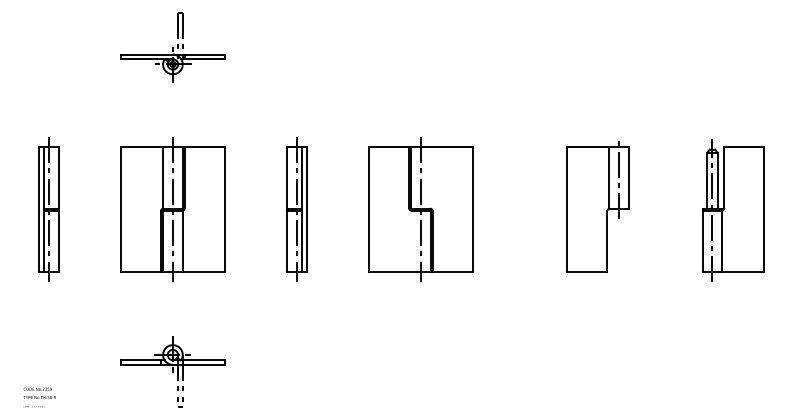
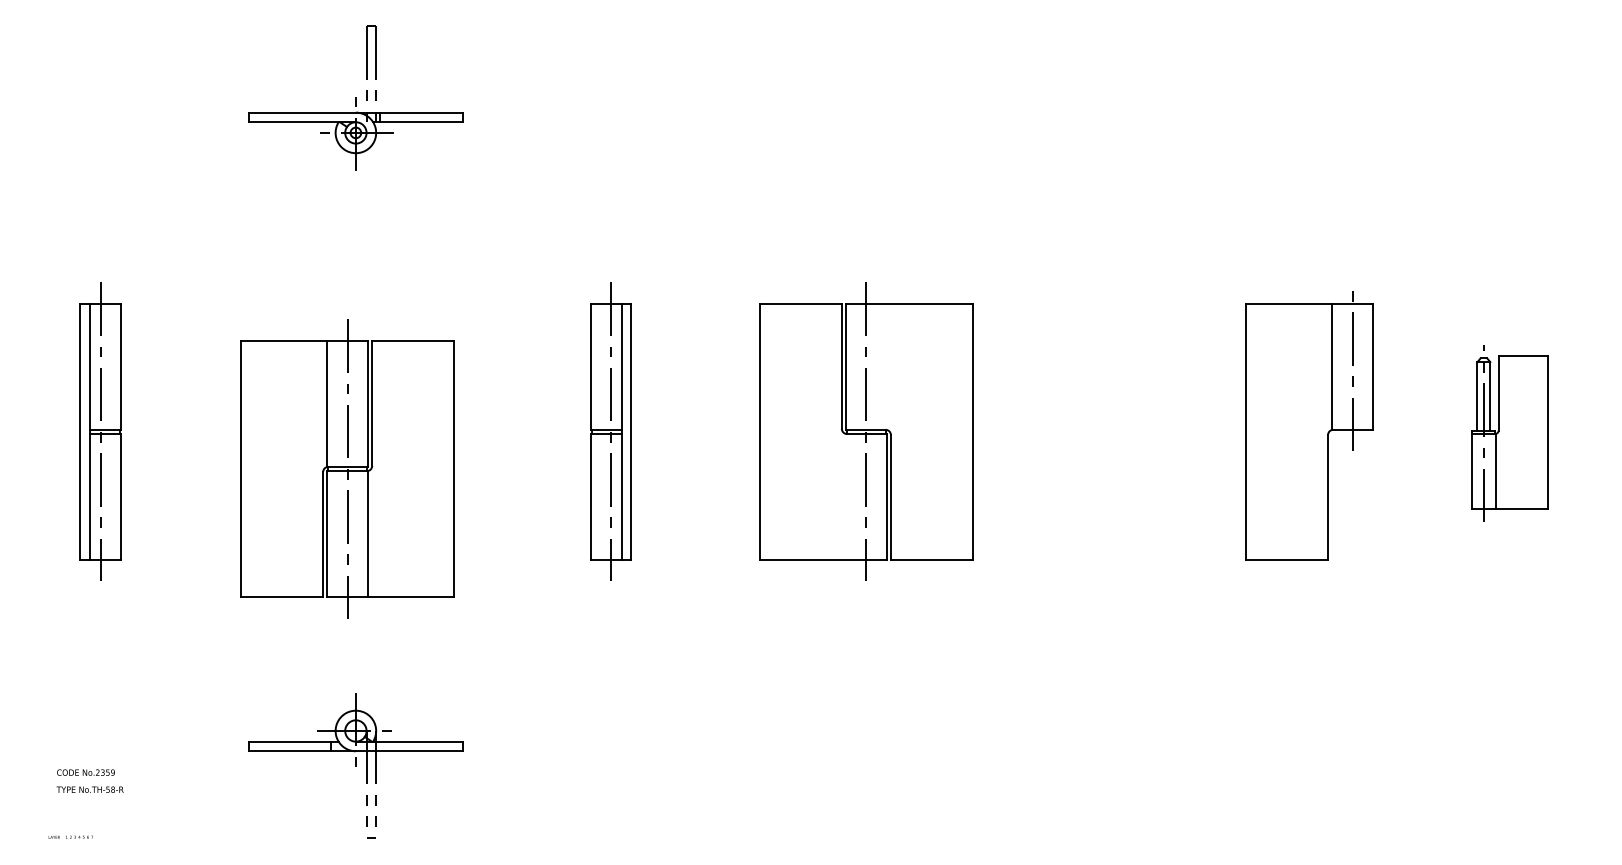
part: (597, 206) -> (1308, 425), moved
part: (172, 209) -> (346, 468), moved
part: (733, 210) -> (1509, 433), size x0.6
text: (39, 392) -> (89, 779), moved

